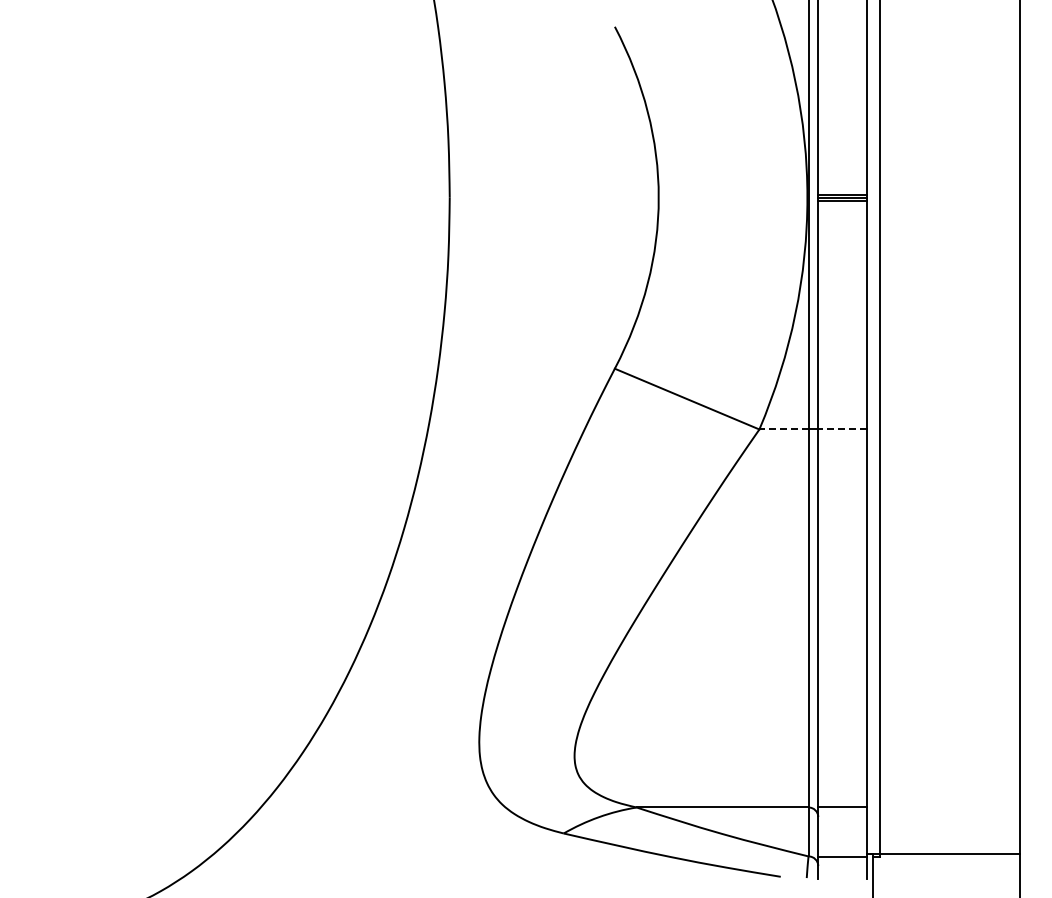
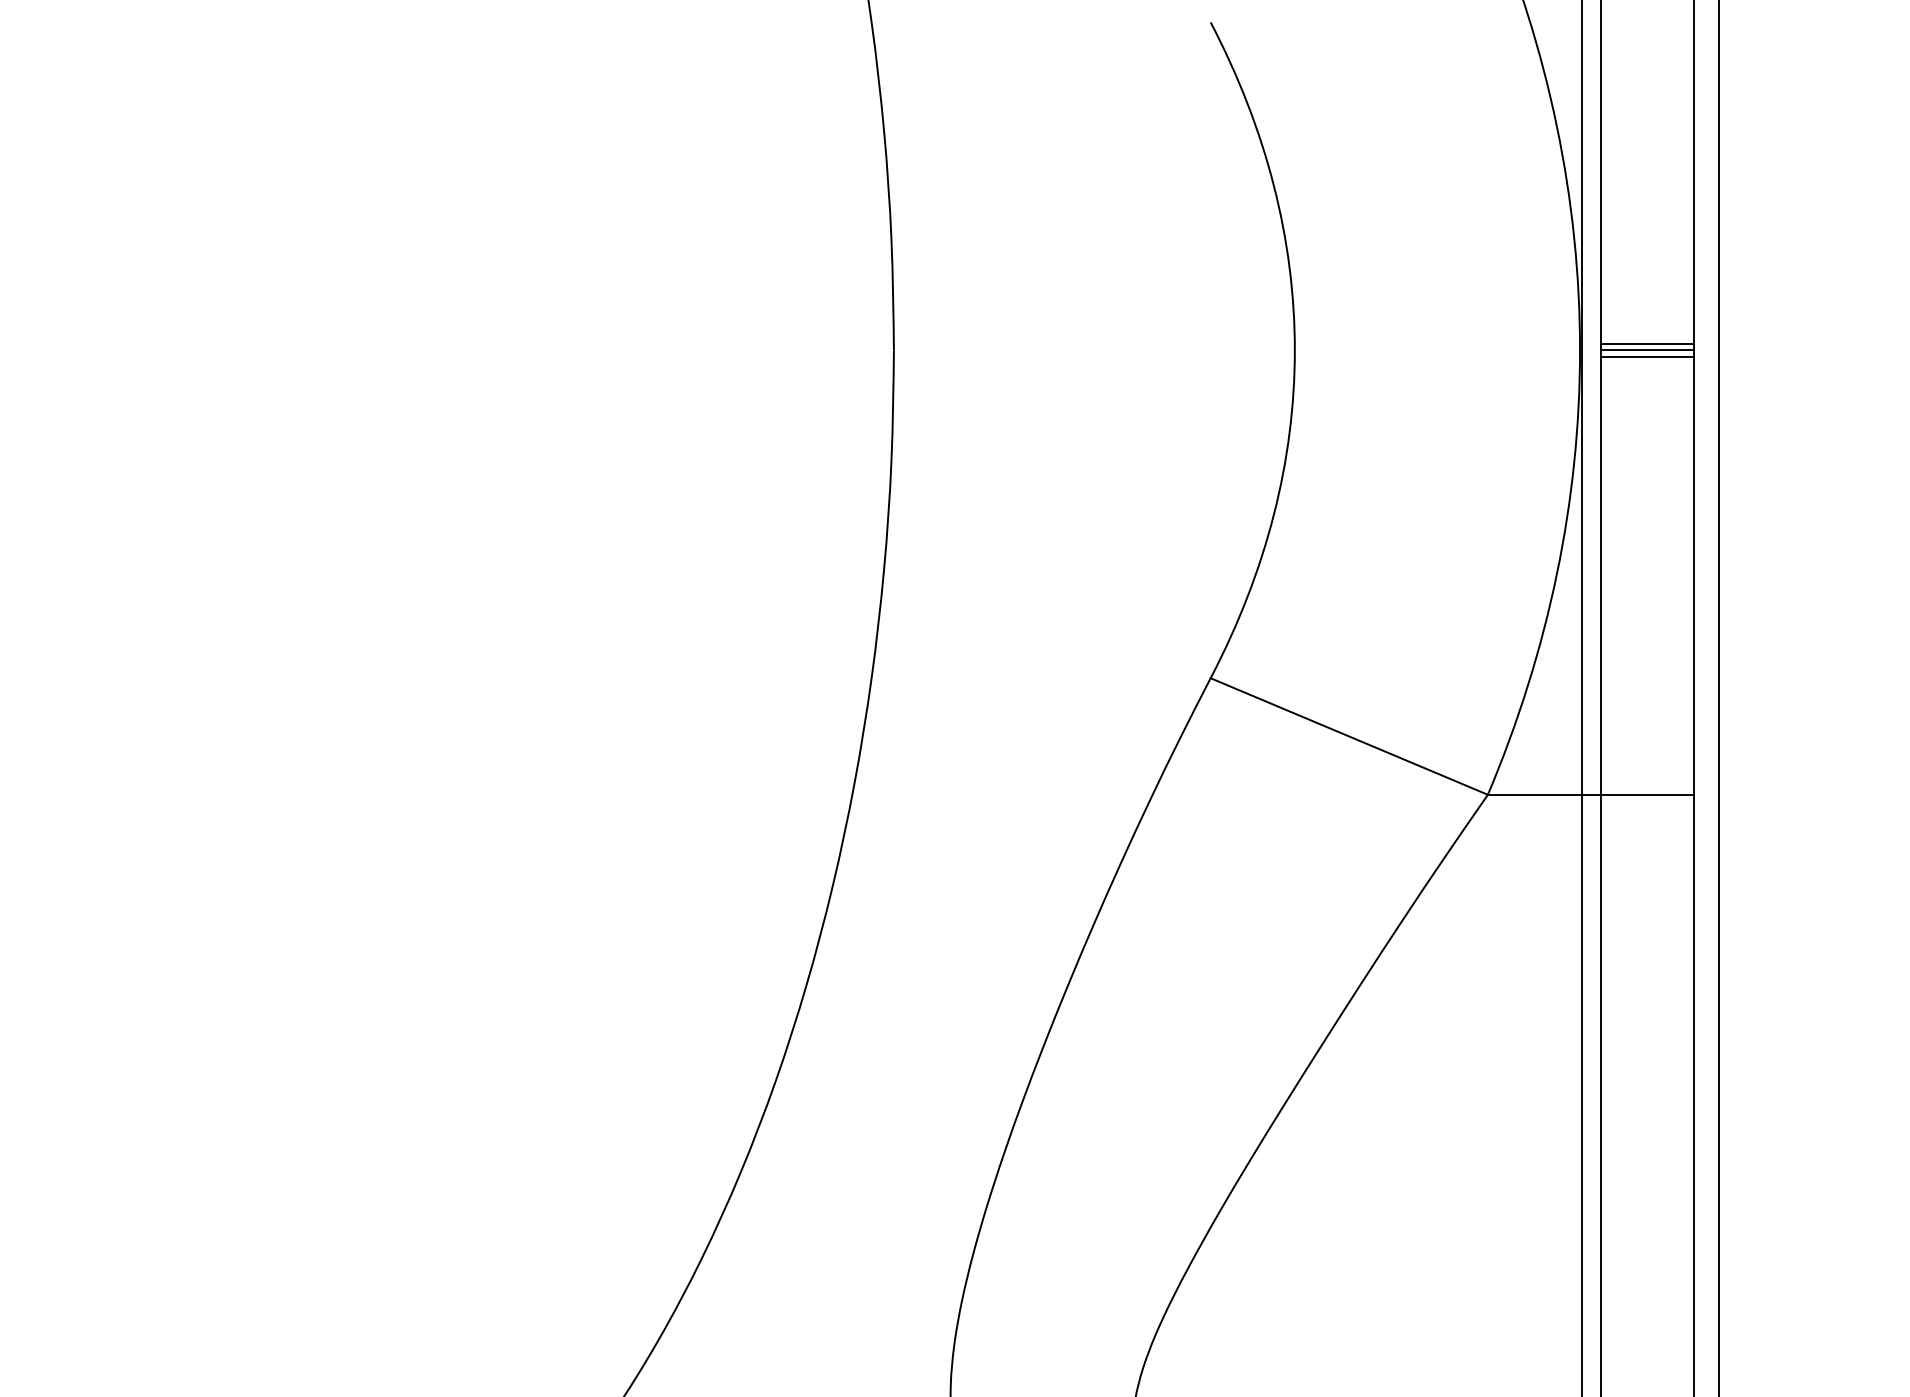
line: (783, 429) -> (1534, 794), dashed -> solid
line: (842, 429) -> (1647, 794), dashed -> solid

